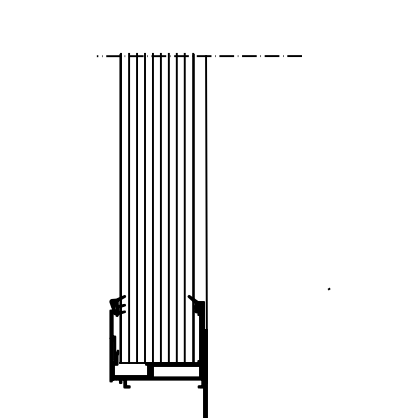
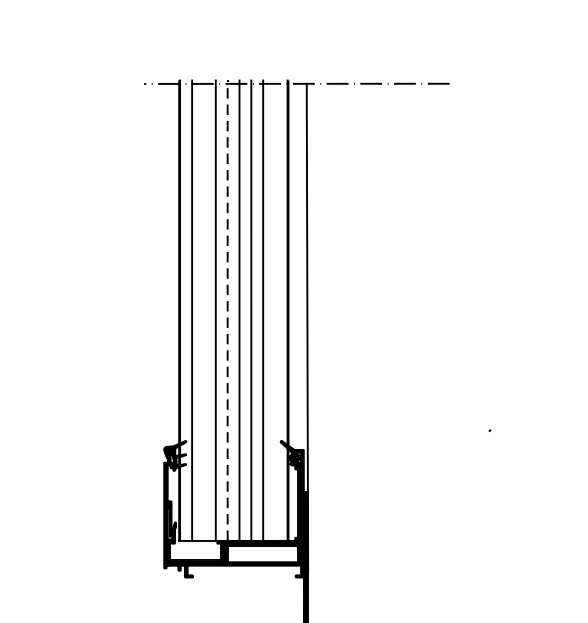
line: (137, 208) -> (204, 310), removed
line: (152, 208) -> (226, 310), solid -> dashed
line: (184, 208) -> (274, 310), removed

